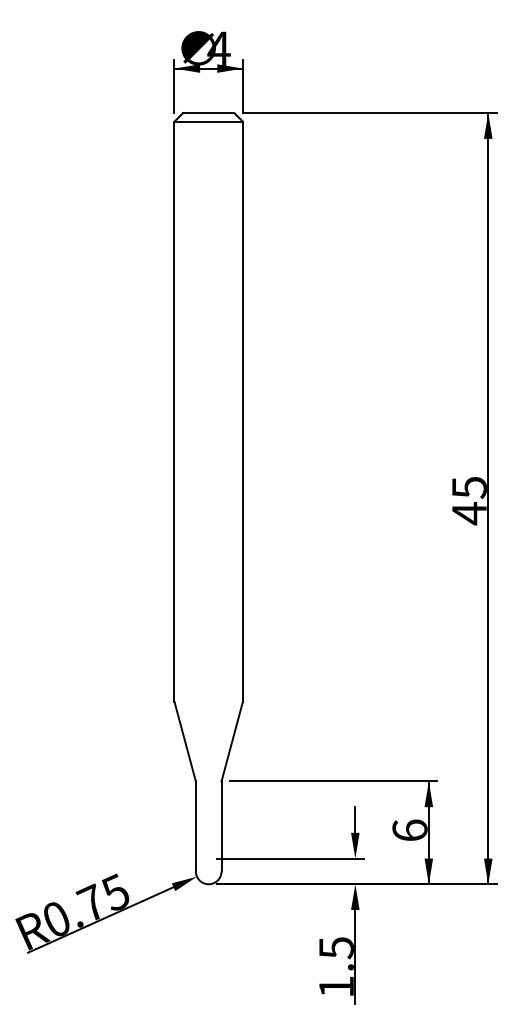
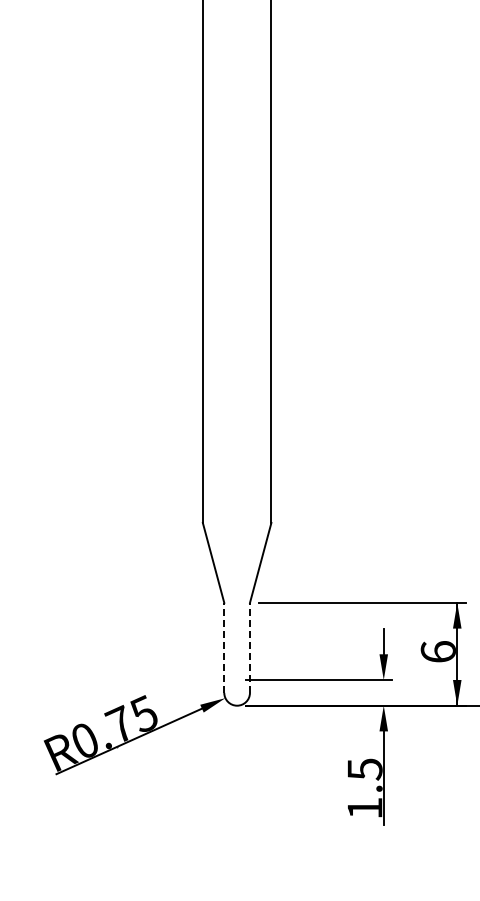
line: (195, 826) -> (223, 647), solid -> dashed
line: (221, 826) -> (249, 647), solid -> dashed

